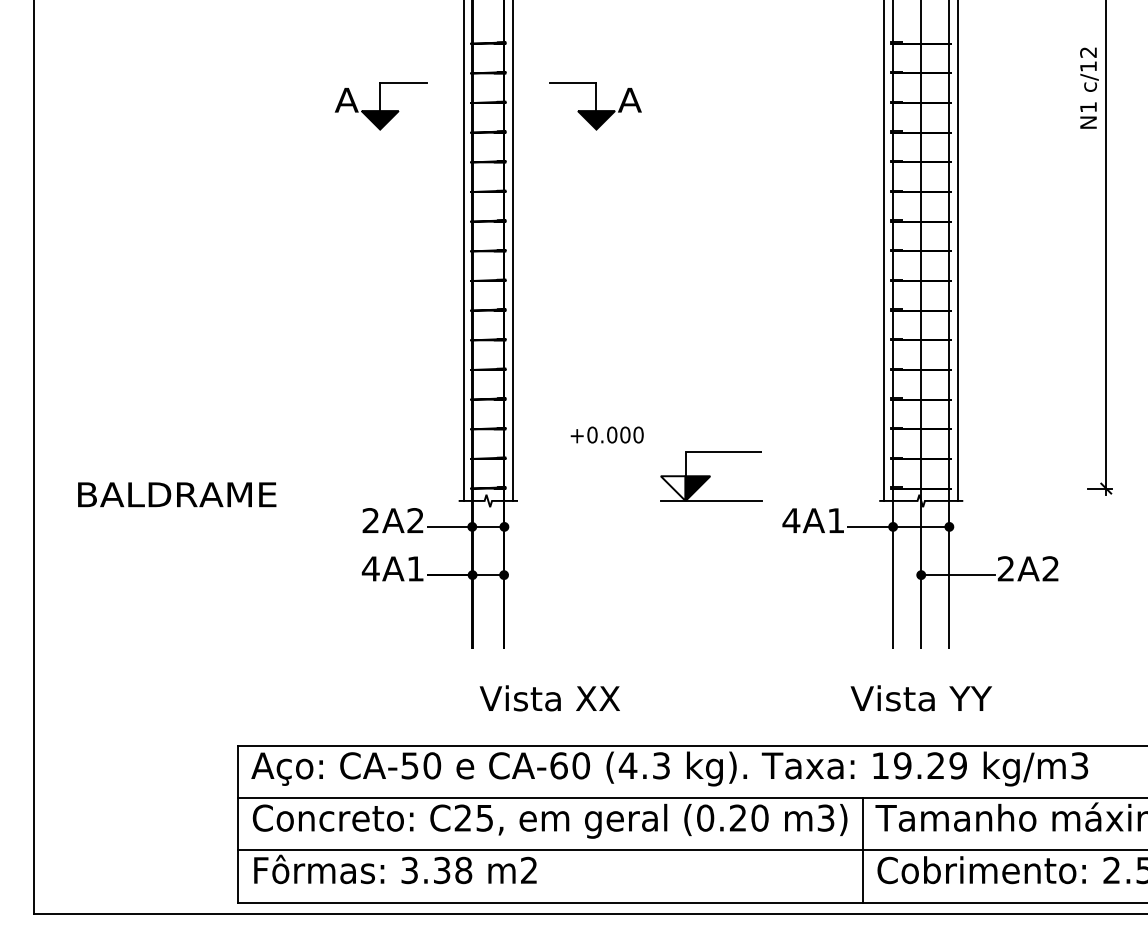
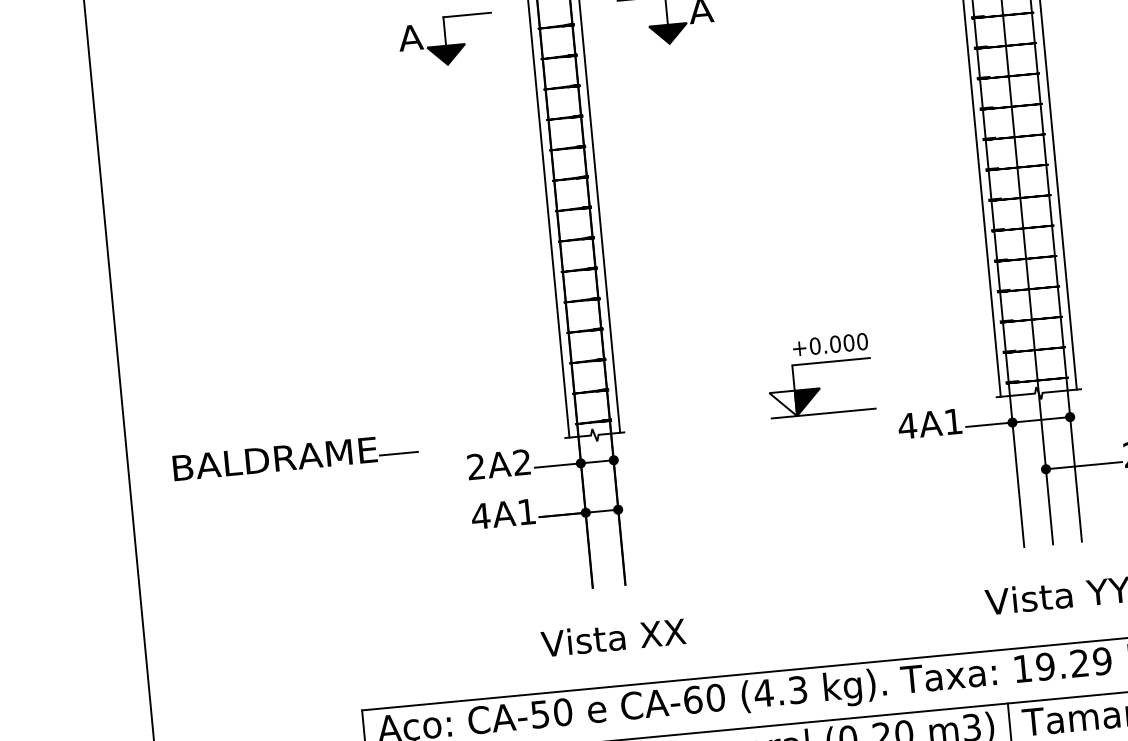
text: (606, 434) -> (829, 344), moved
line: (296, 500) -> (398, 453), added
text: (549, 698) -> (613, 637), moved

